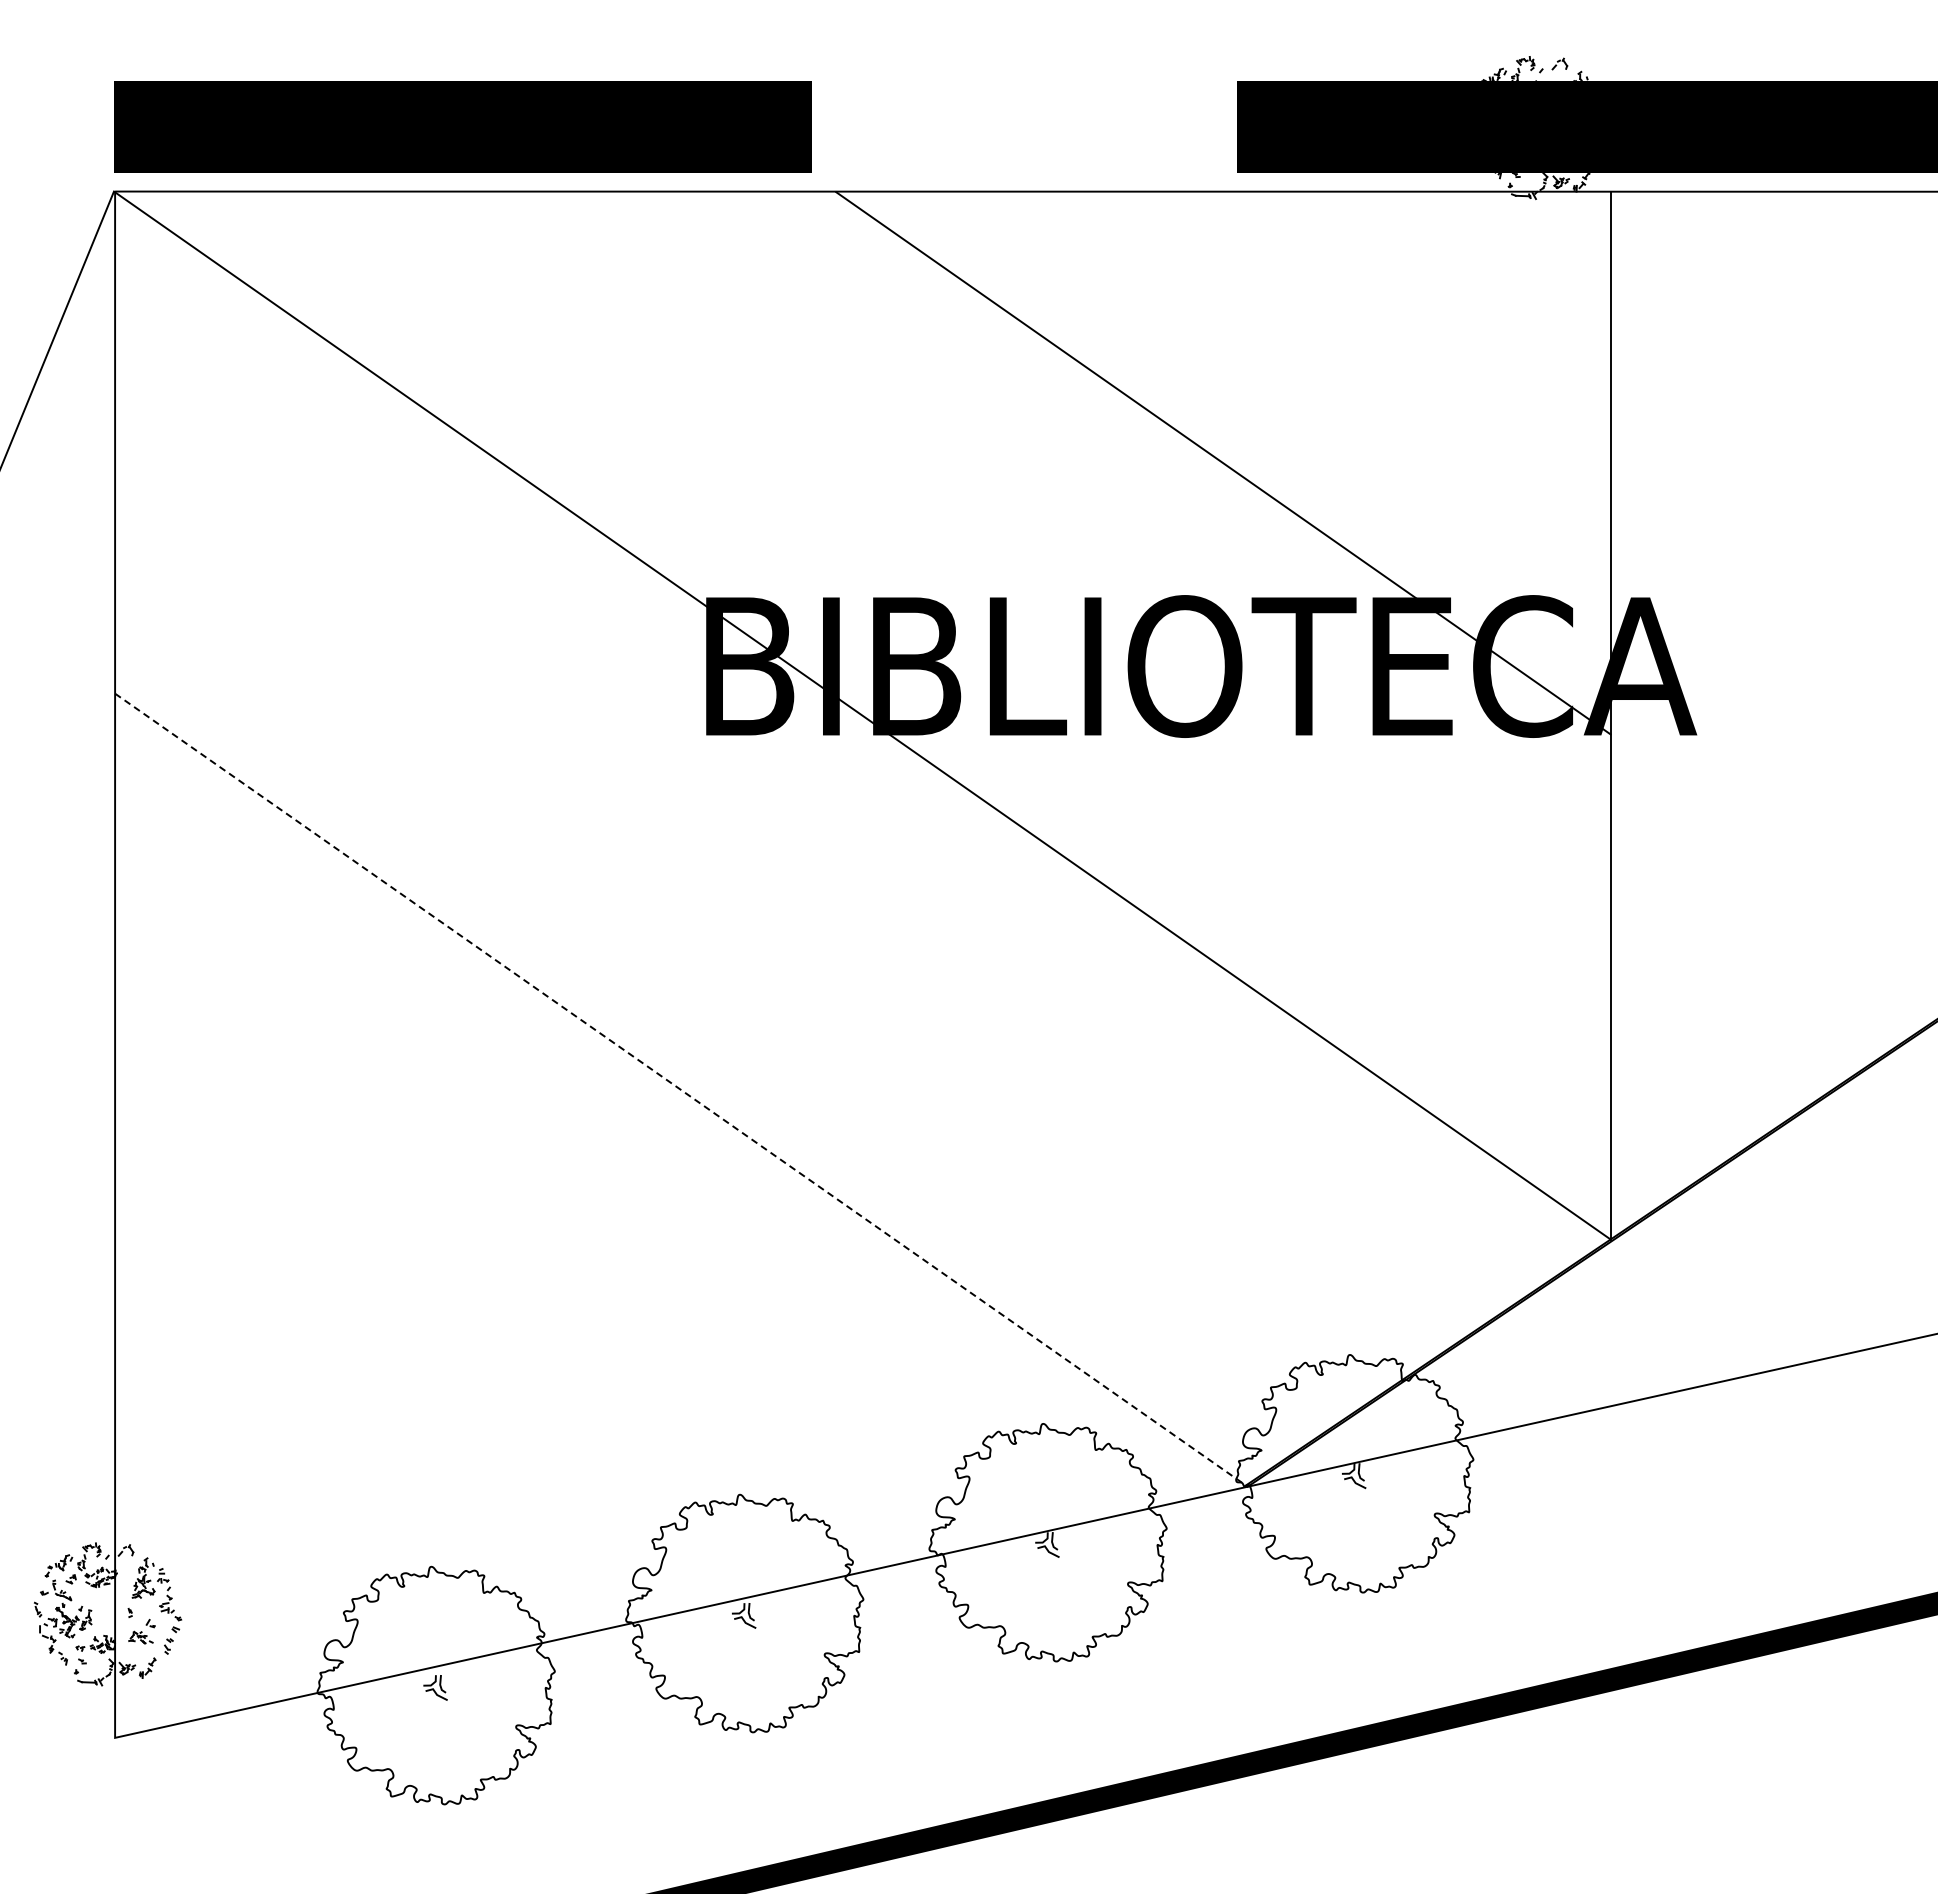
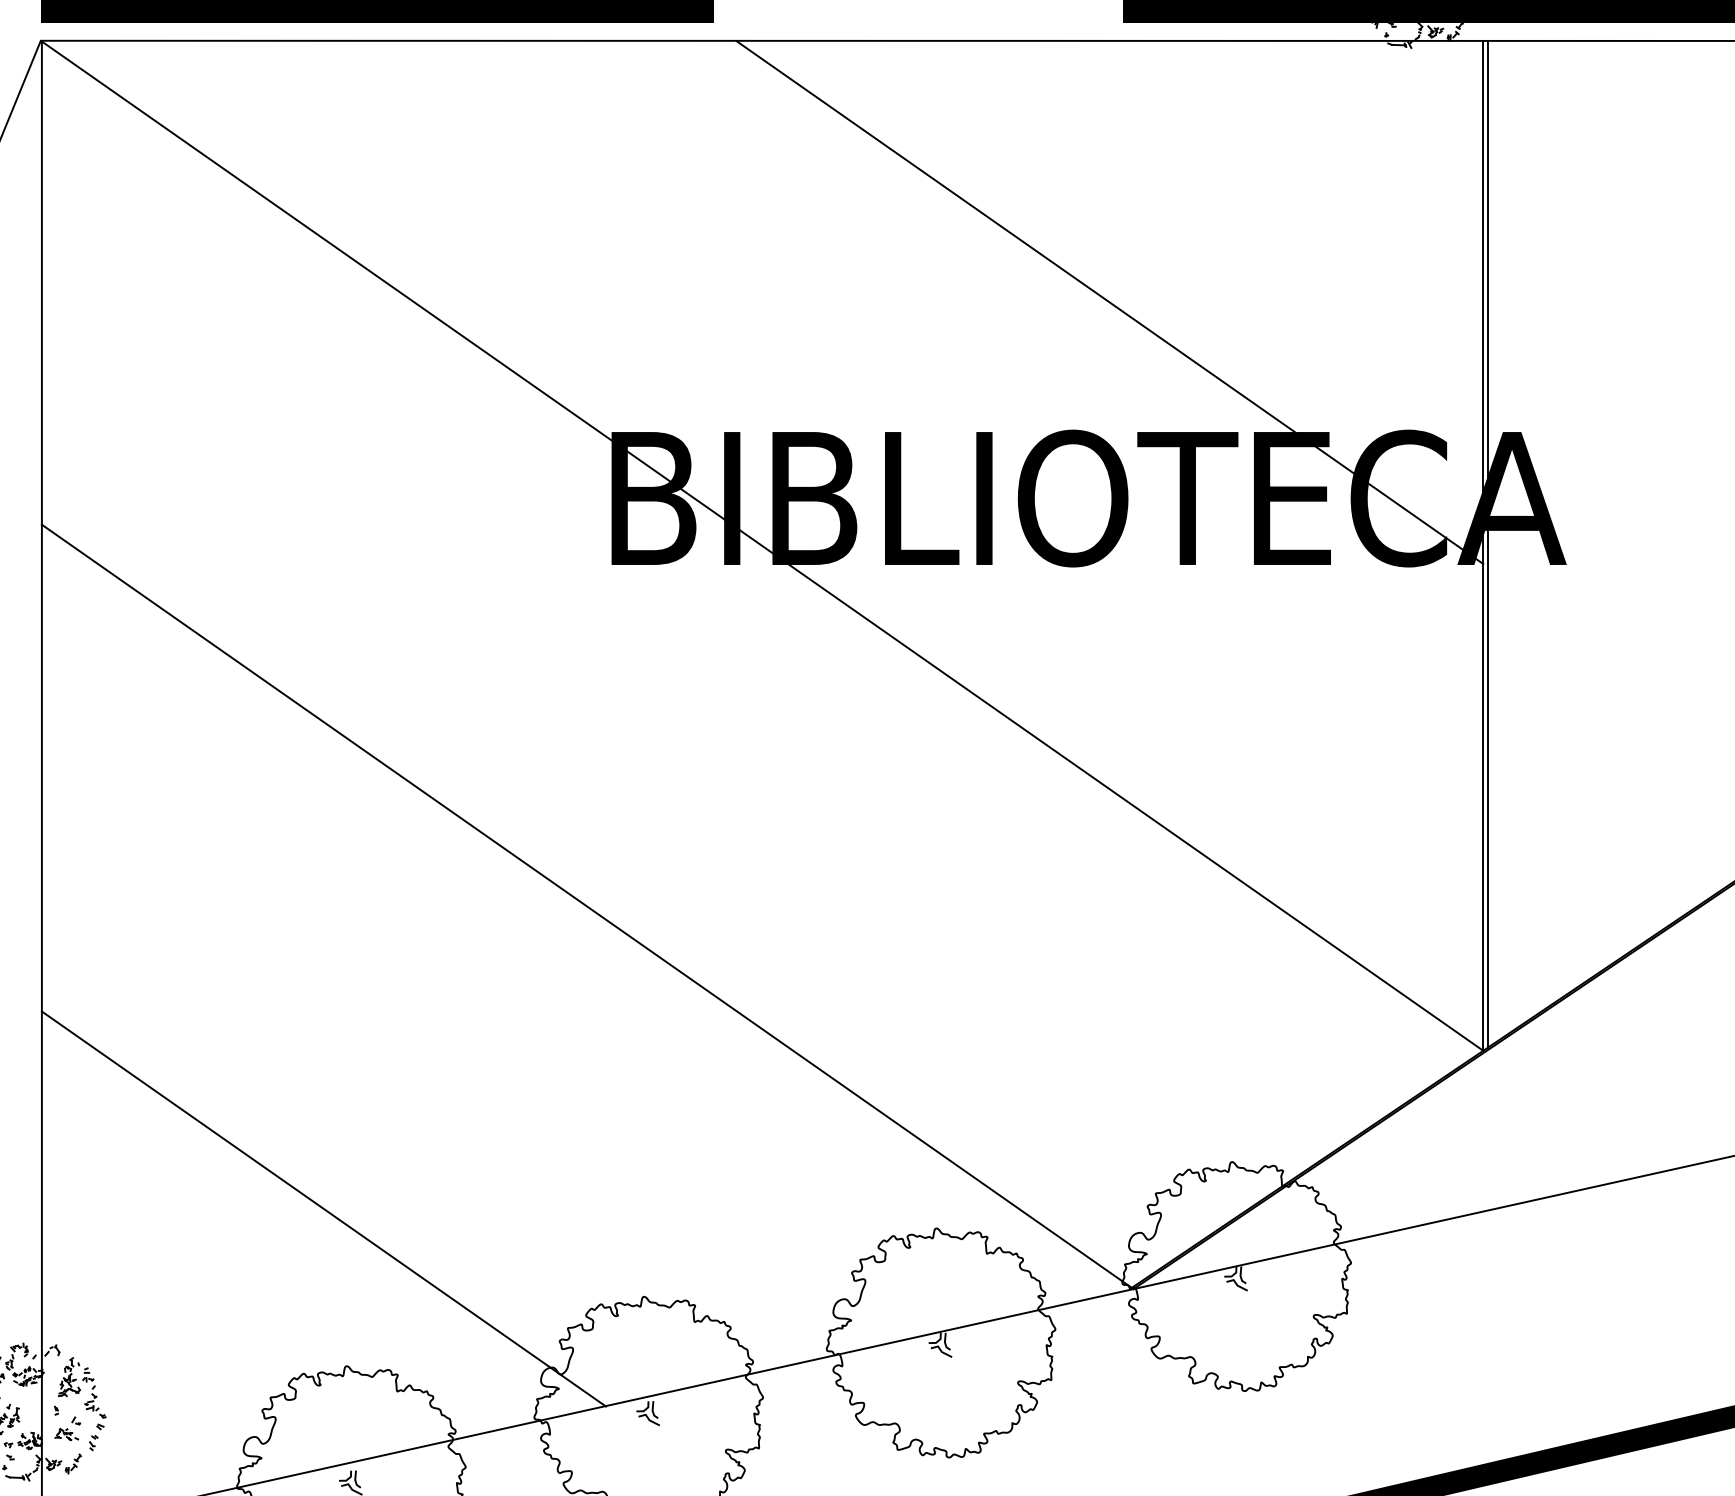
line: (1615, 713) -> (1487, 543), added
line: (681, 1090) -> (587, 907), dashed -> solid
line: (407, 1403) -> (323, 1208), added

